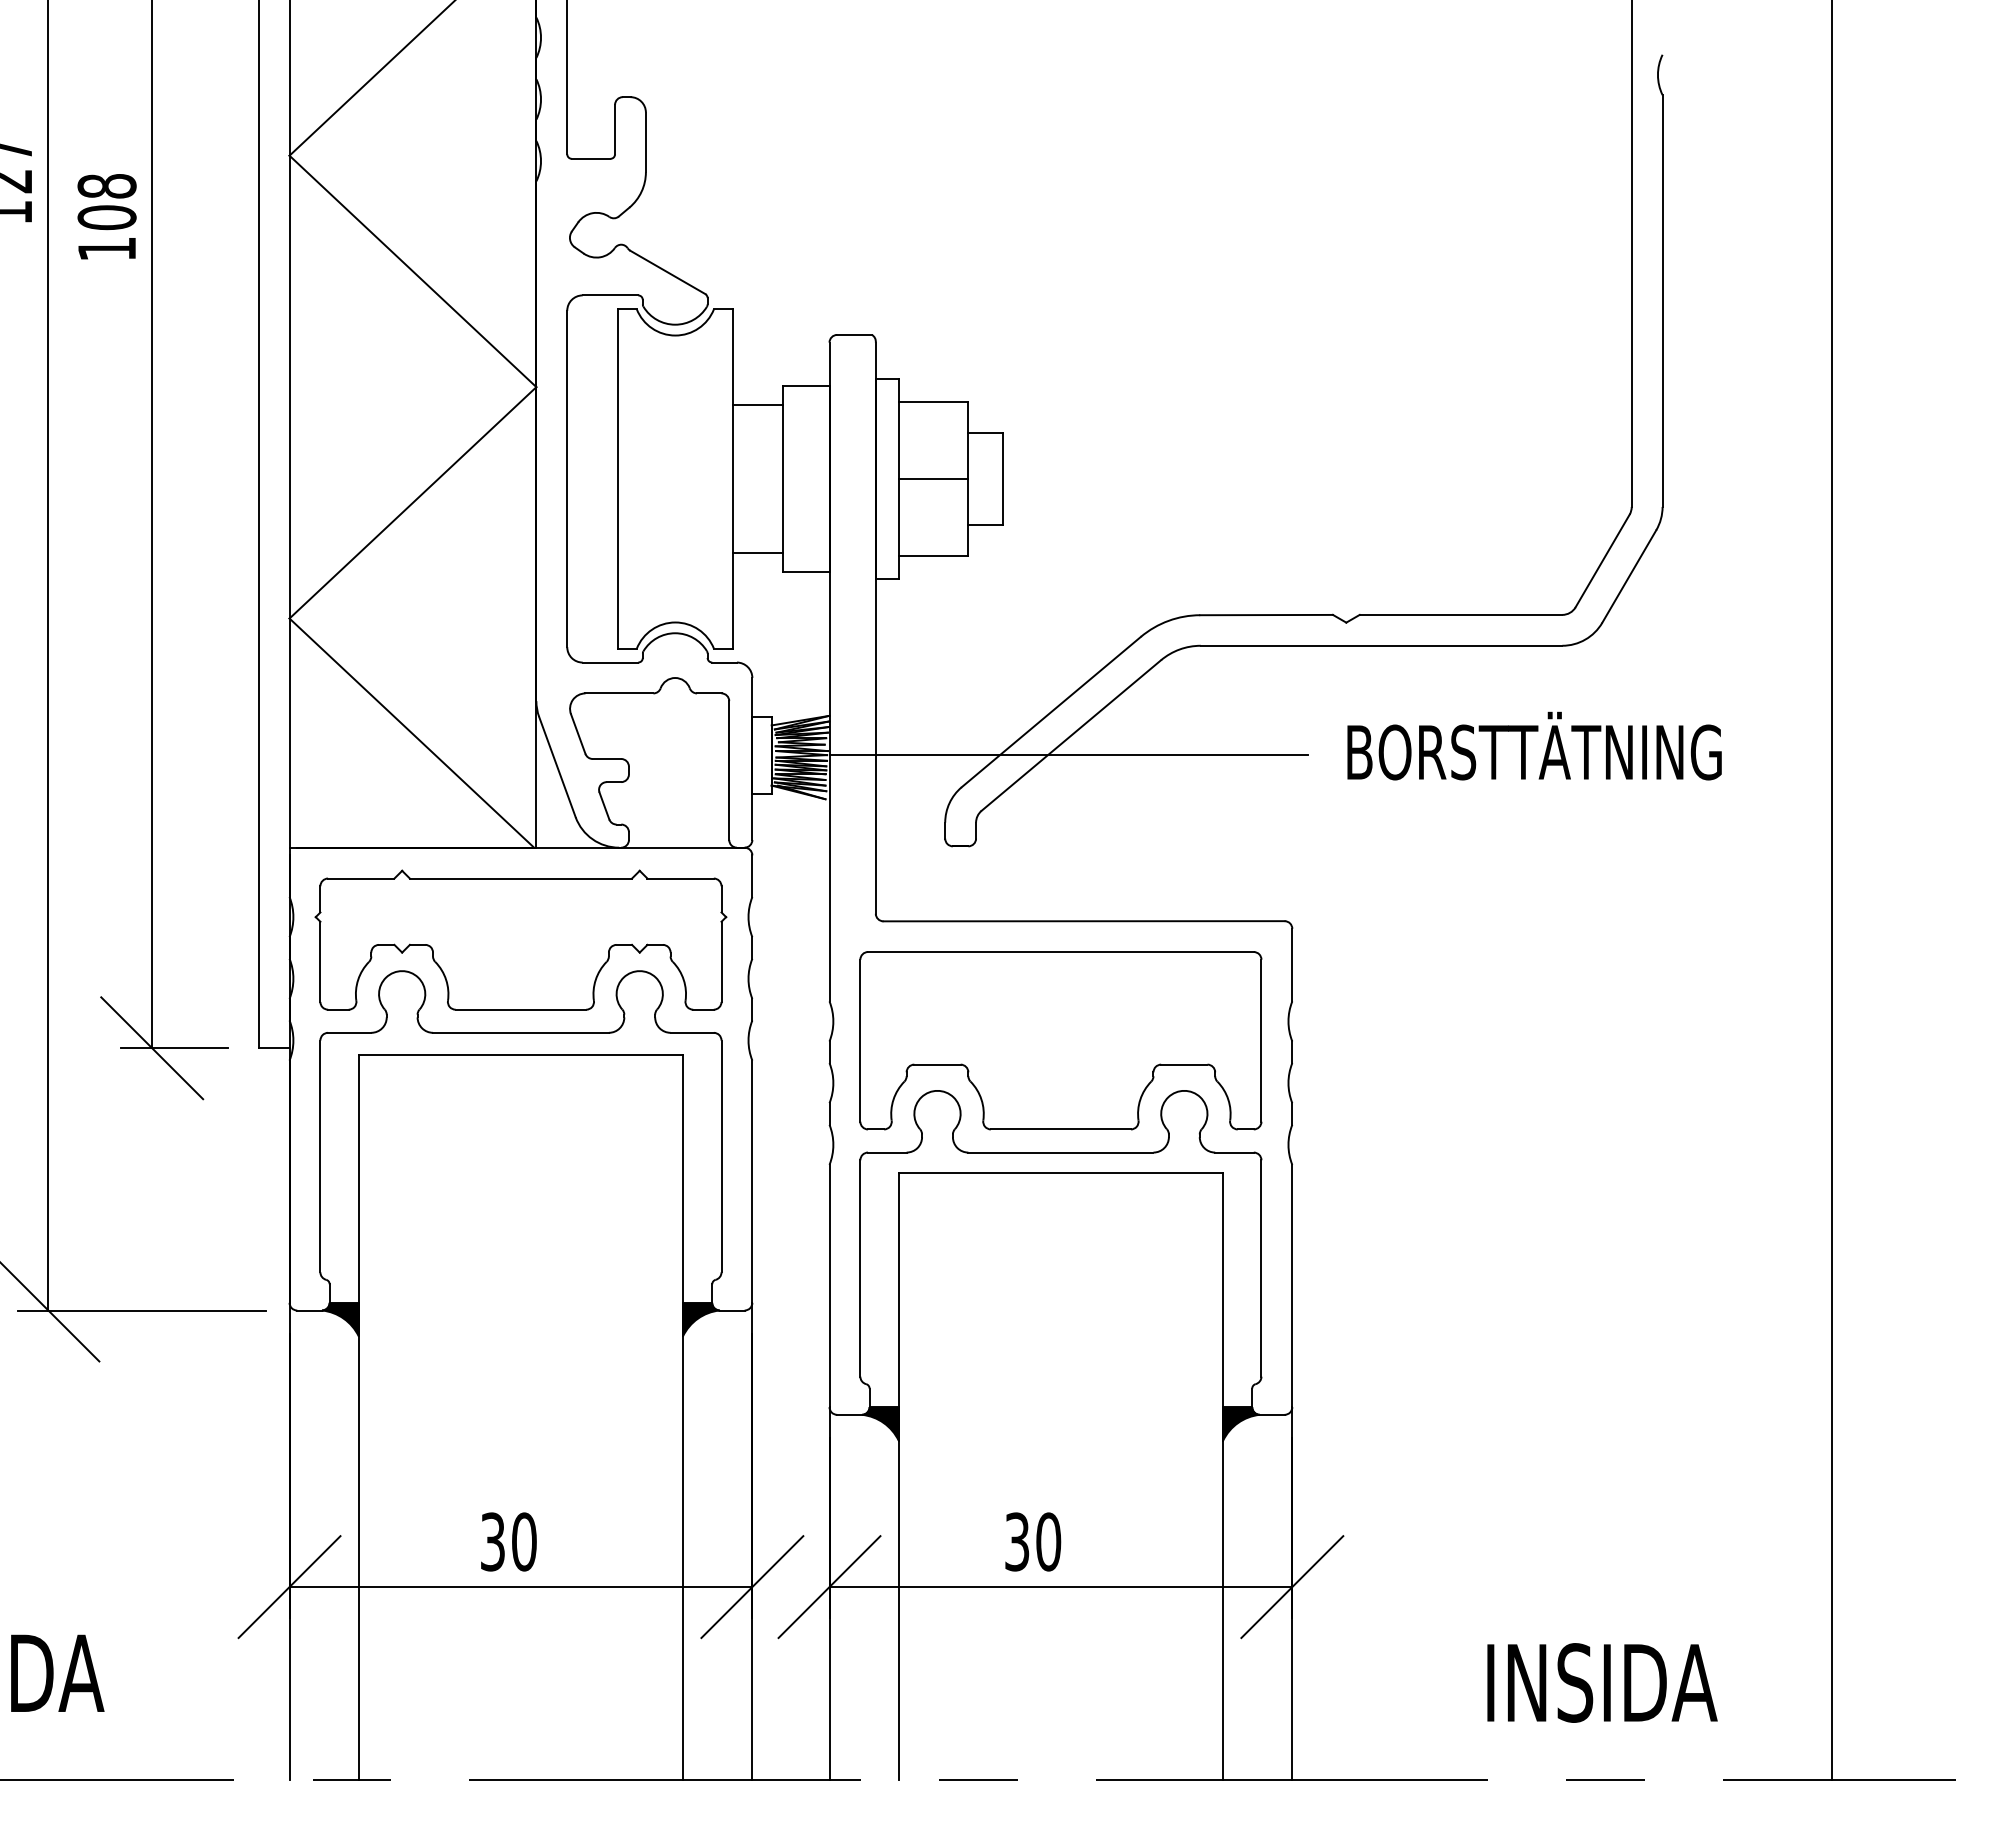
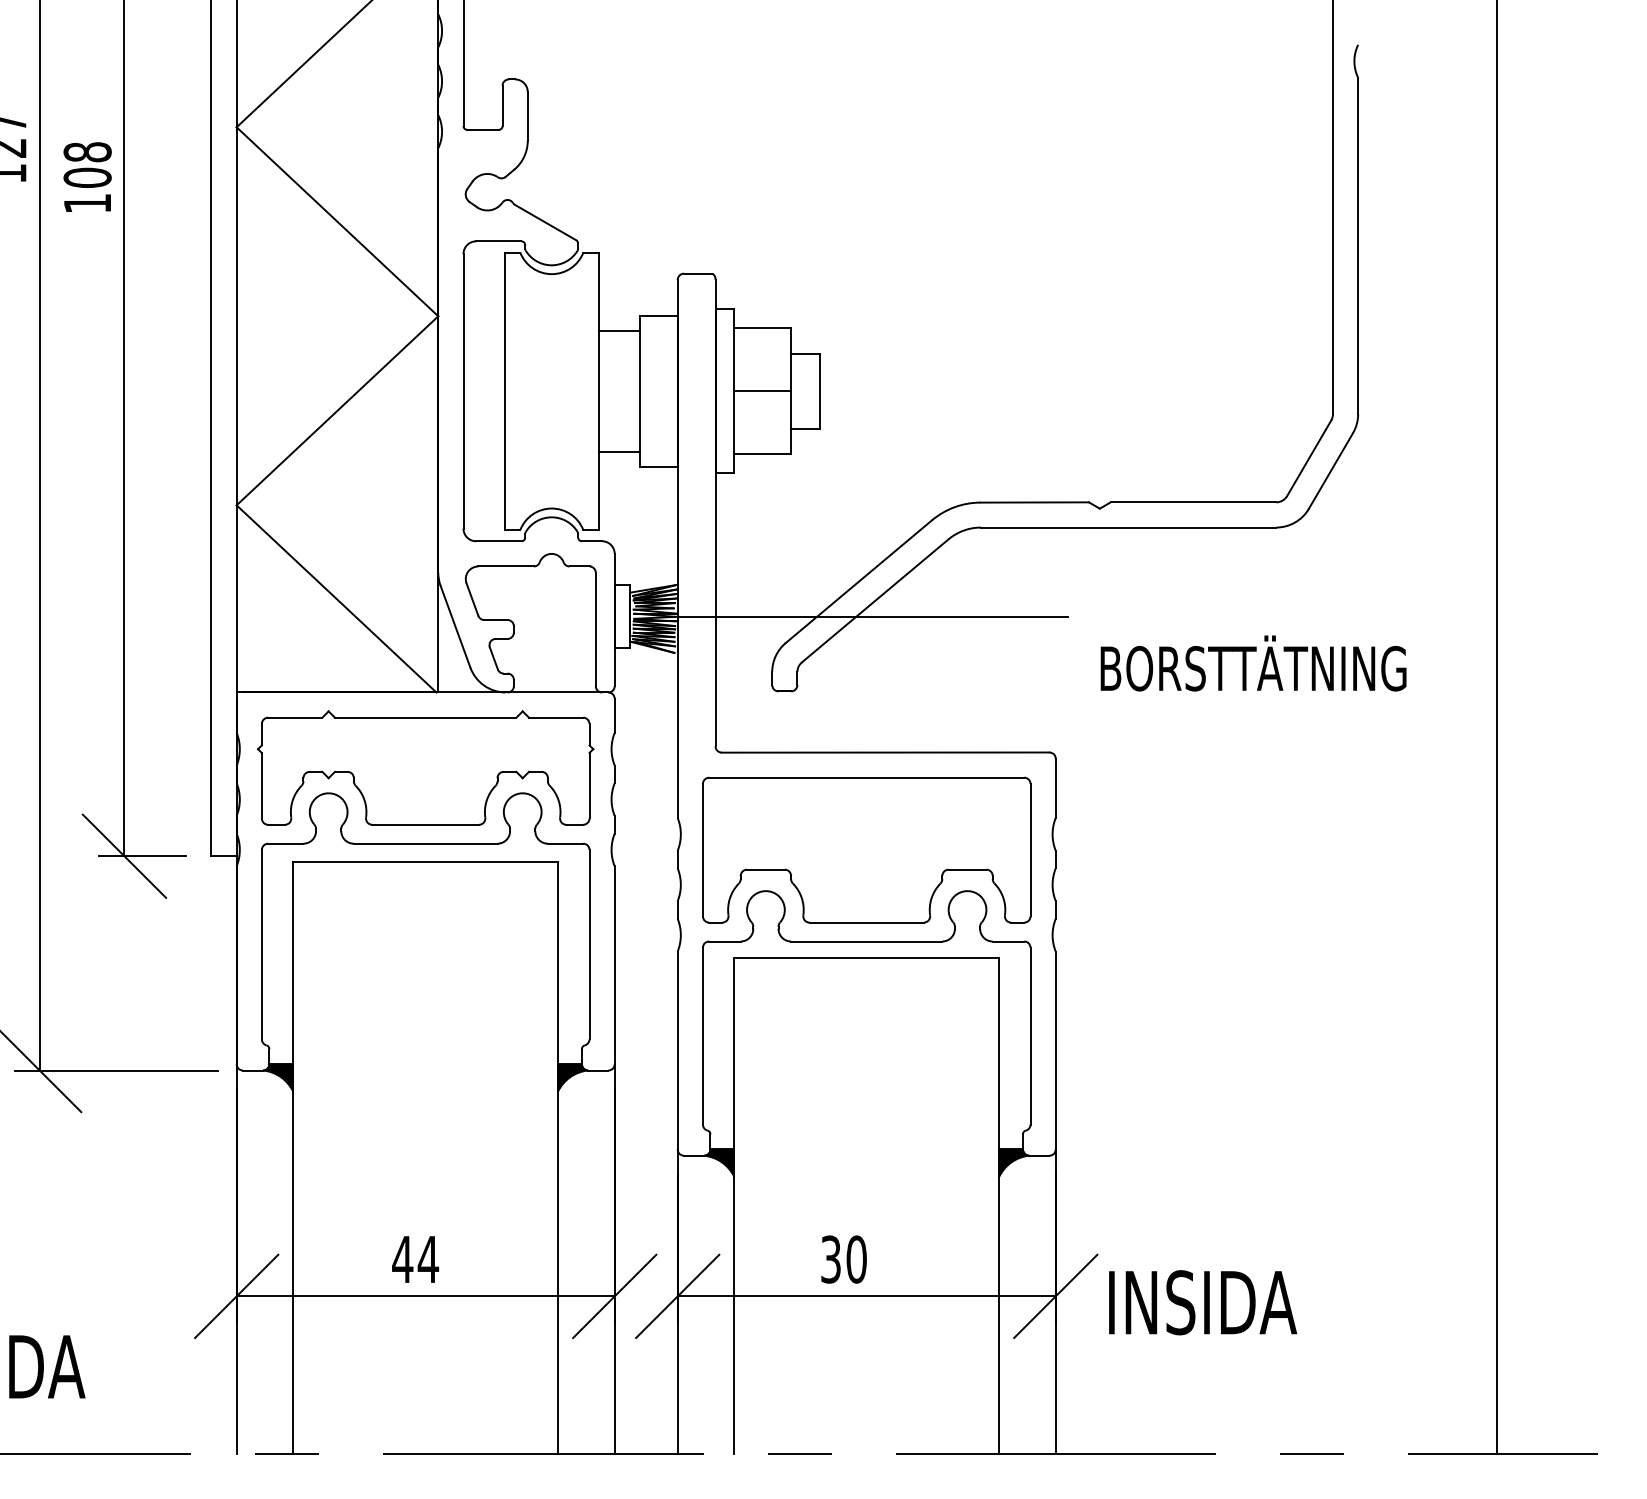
text: (1534, 746) -> (1253, 663), moved
text: (508, 1541) -> (415, 1259), 30 -> 44
text: (1603, 1682) -> (1203, 1302), moved

